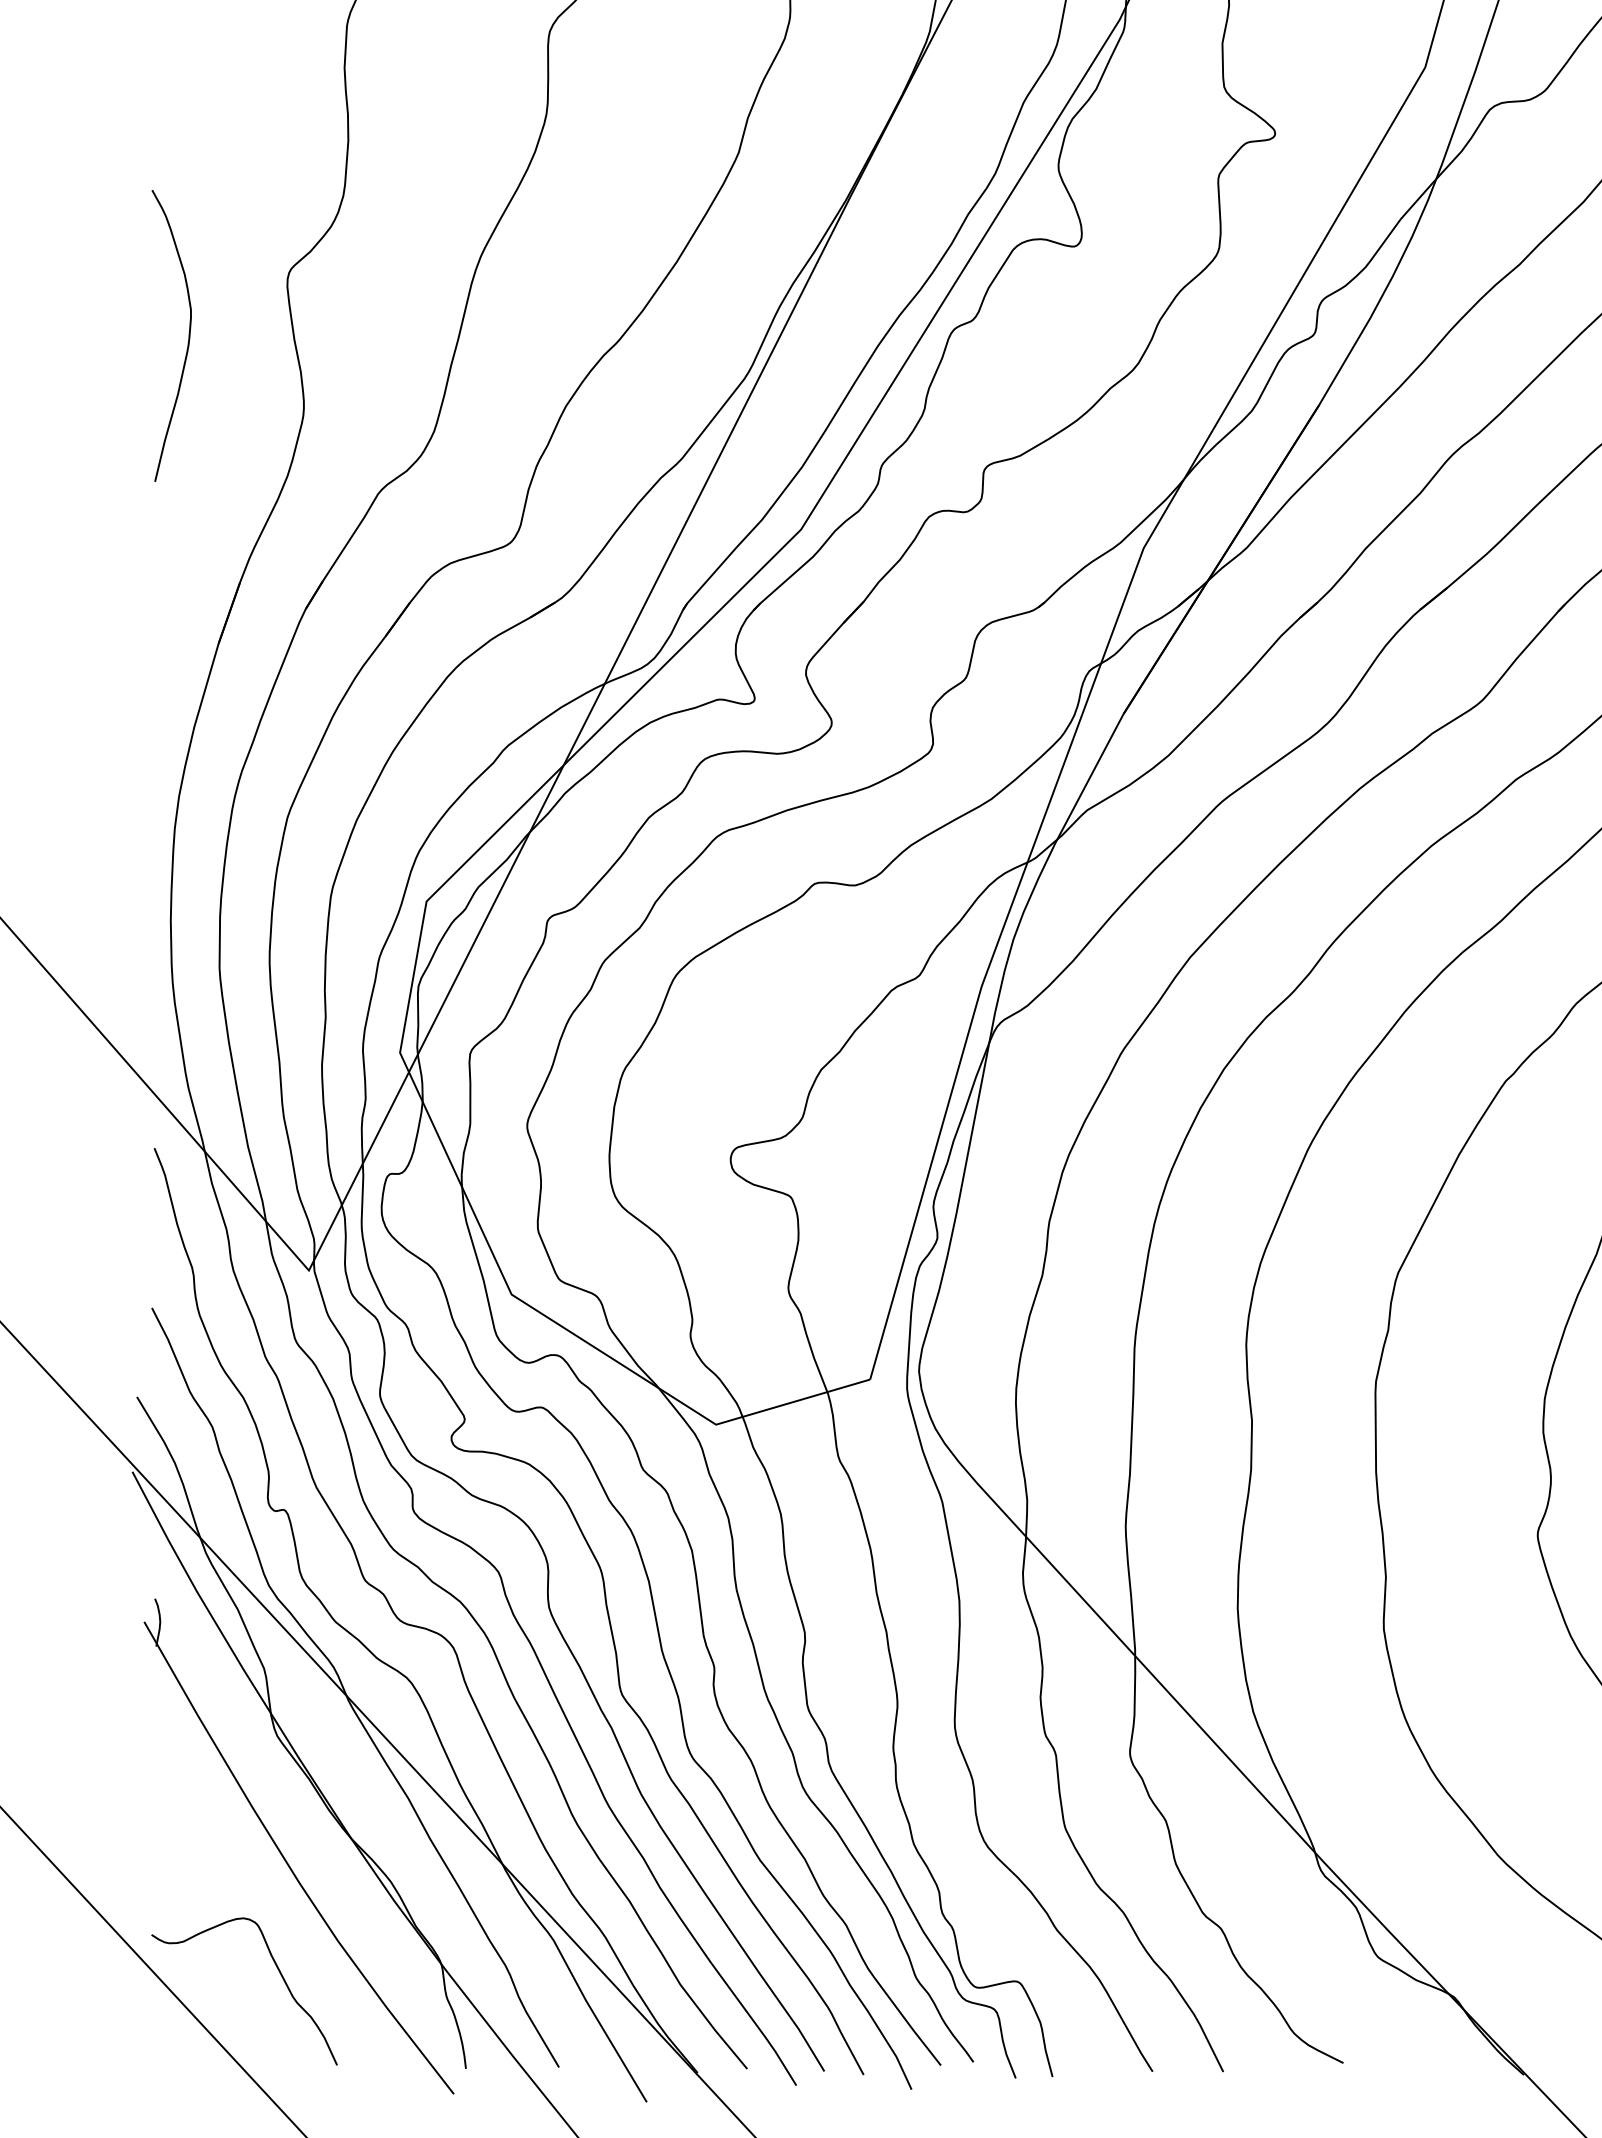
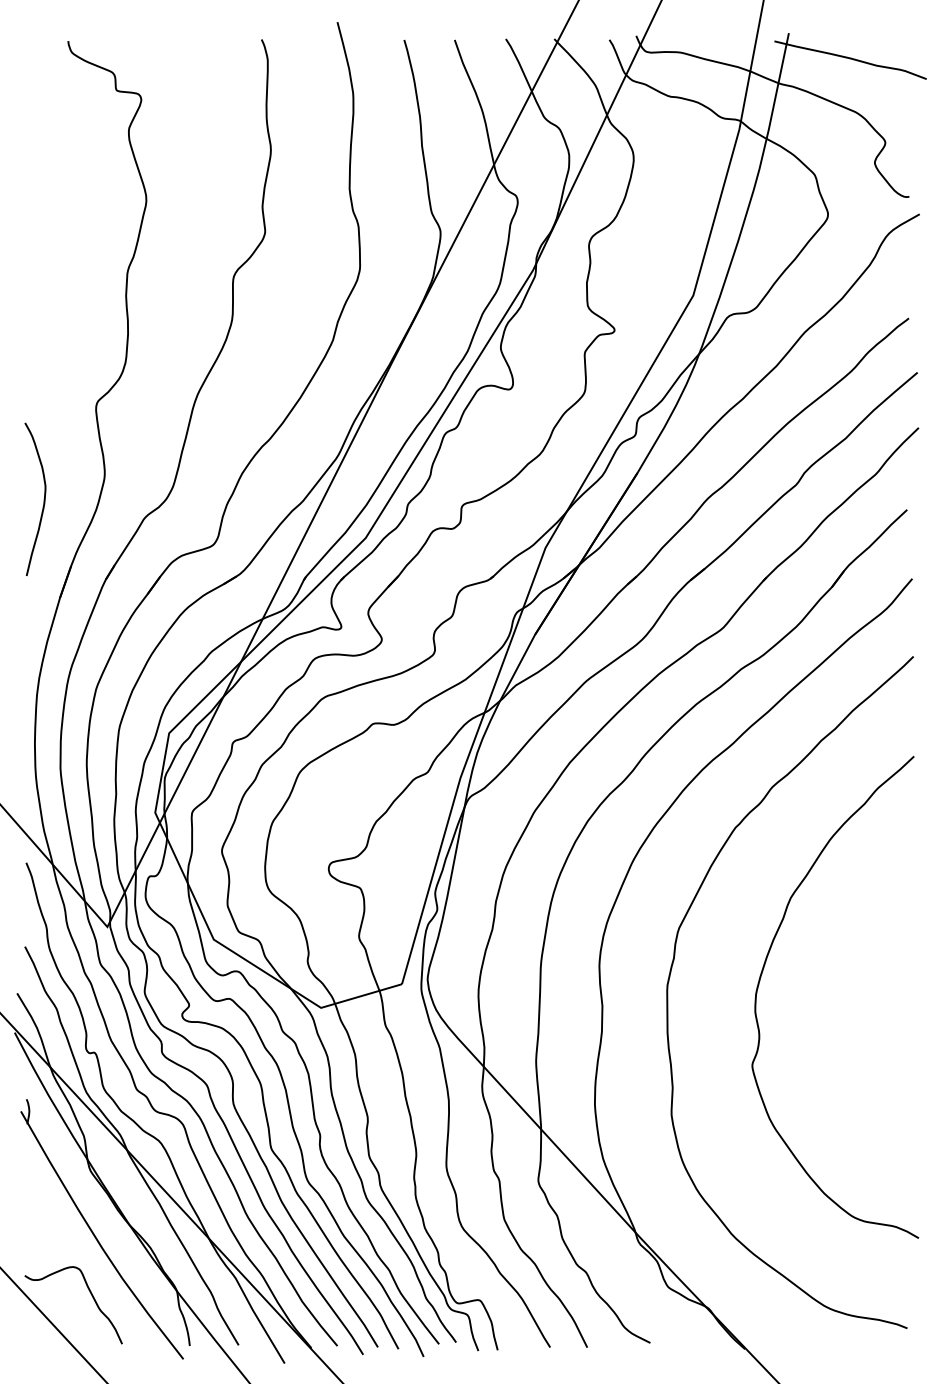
curve: (187, 336) -> (43, 499), moved

